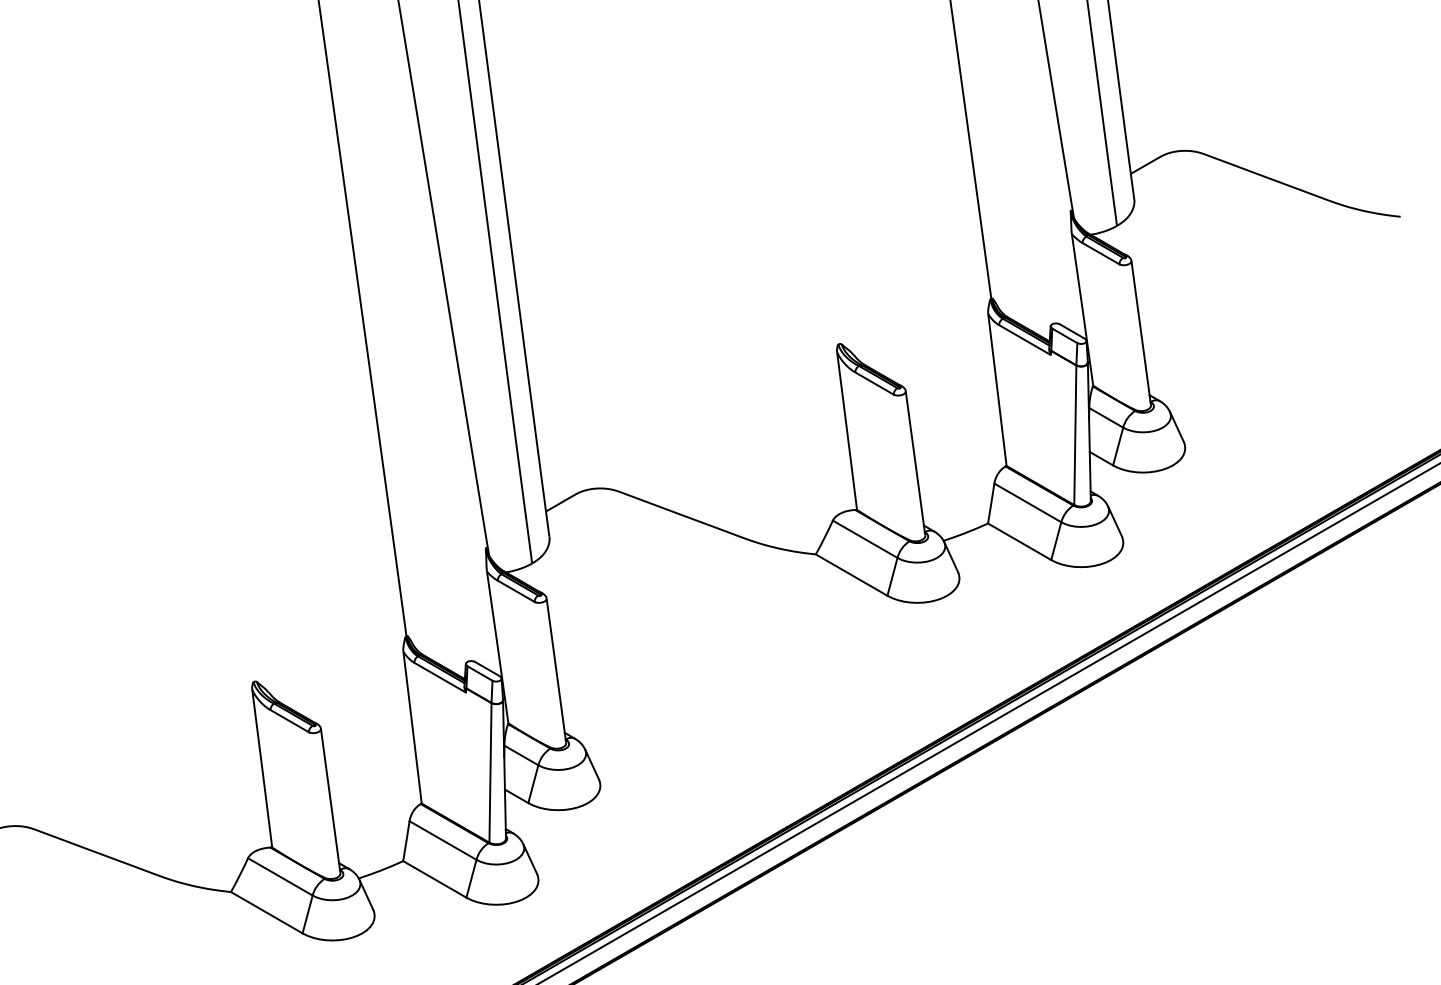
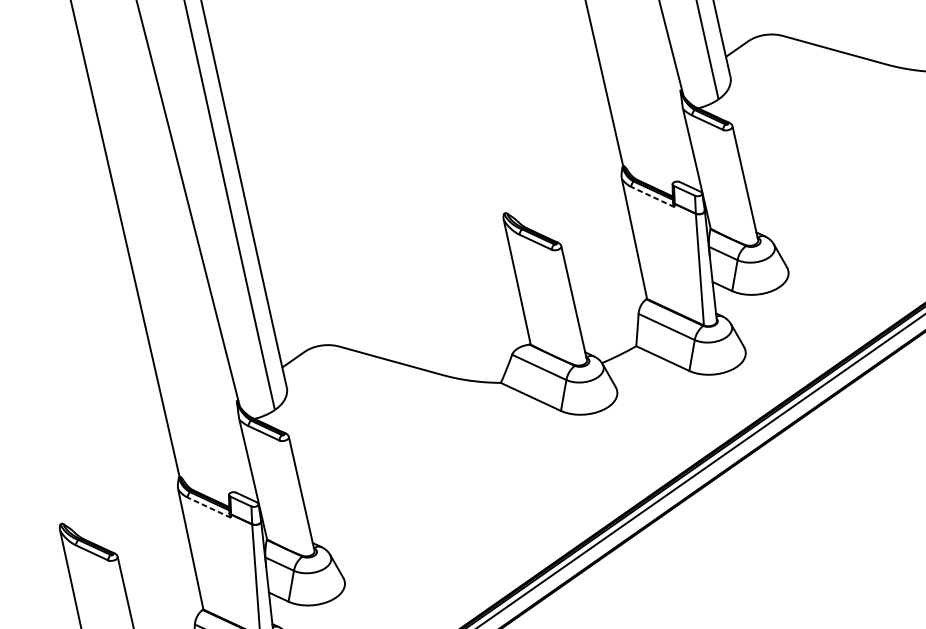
line: (1024, 340) -> (652, 197), solid -> dashed
line: (440, 677) -> (209, 507), solid -> dashed

